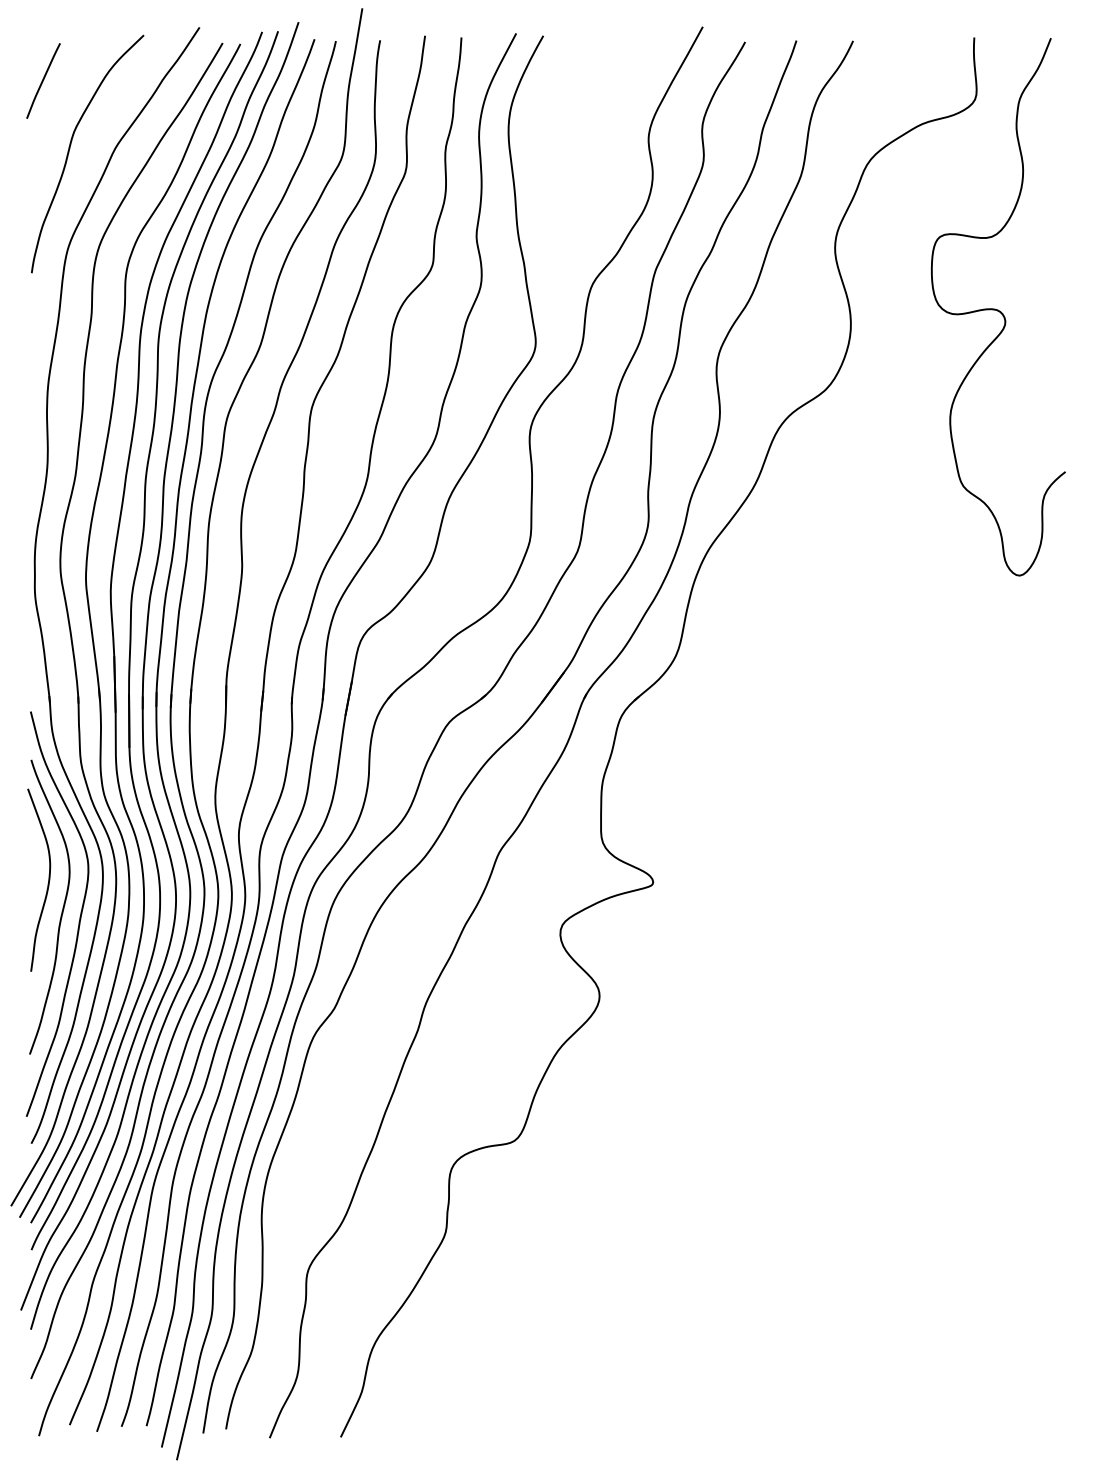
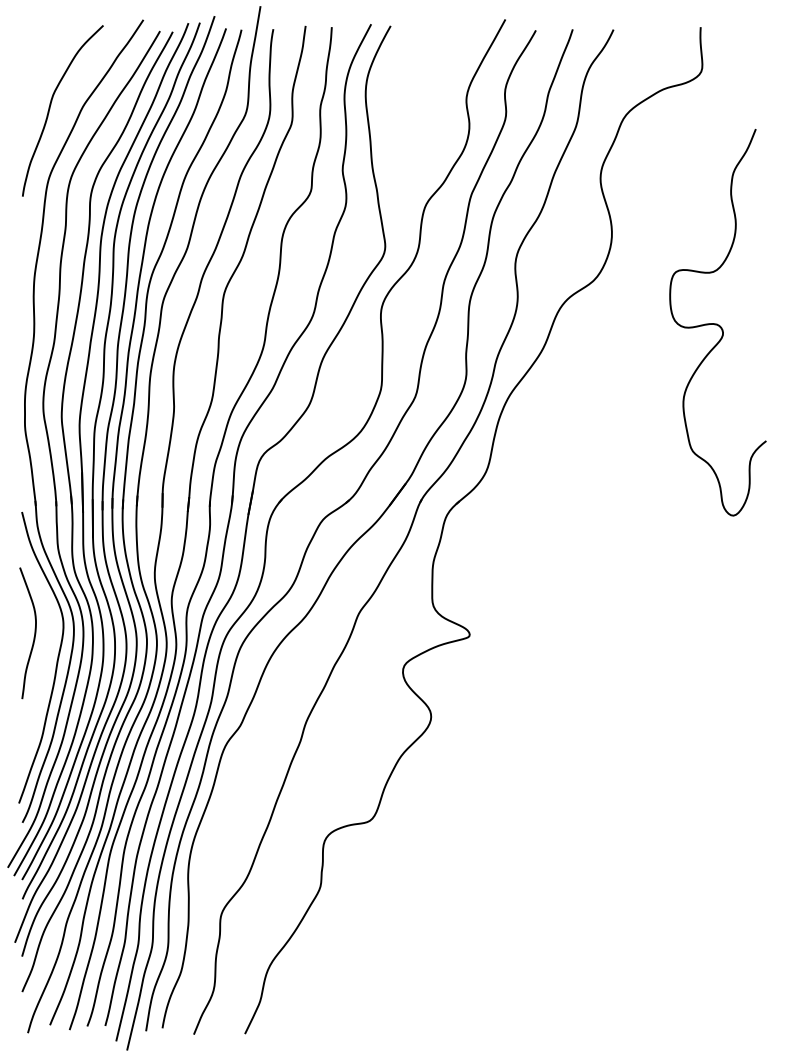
line: (43, 80) -> (31, 58), removed
curve: (997, 309) -> (717, 324), moved
curve: (61, 911) -> (44, 655), removed

